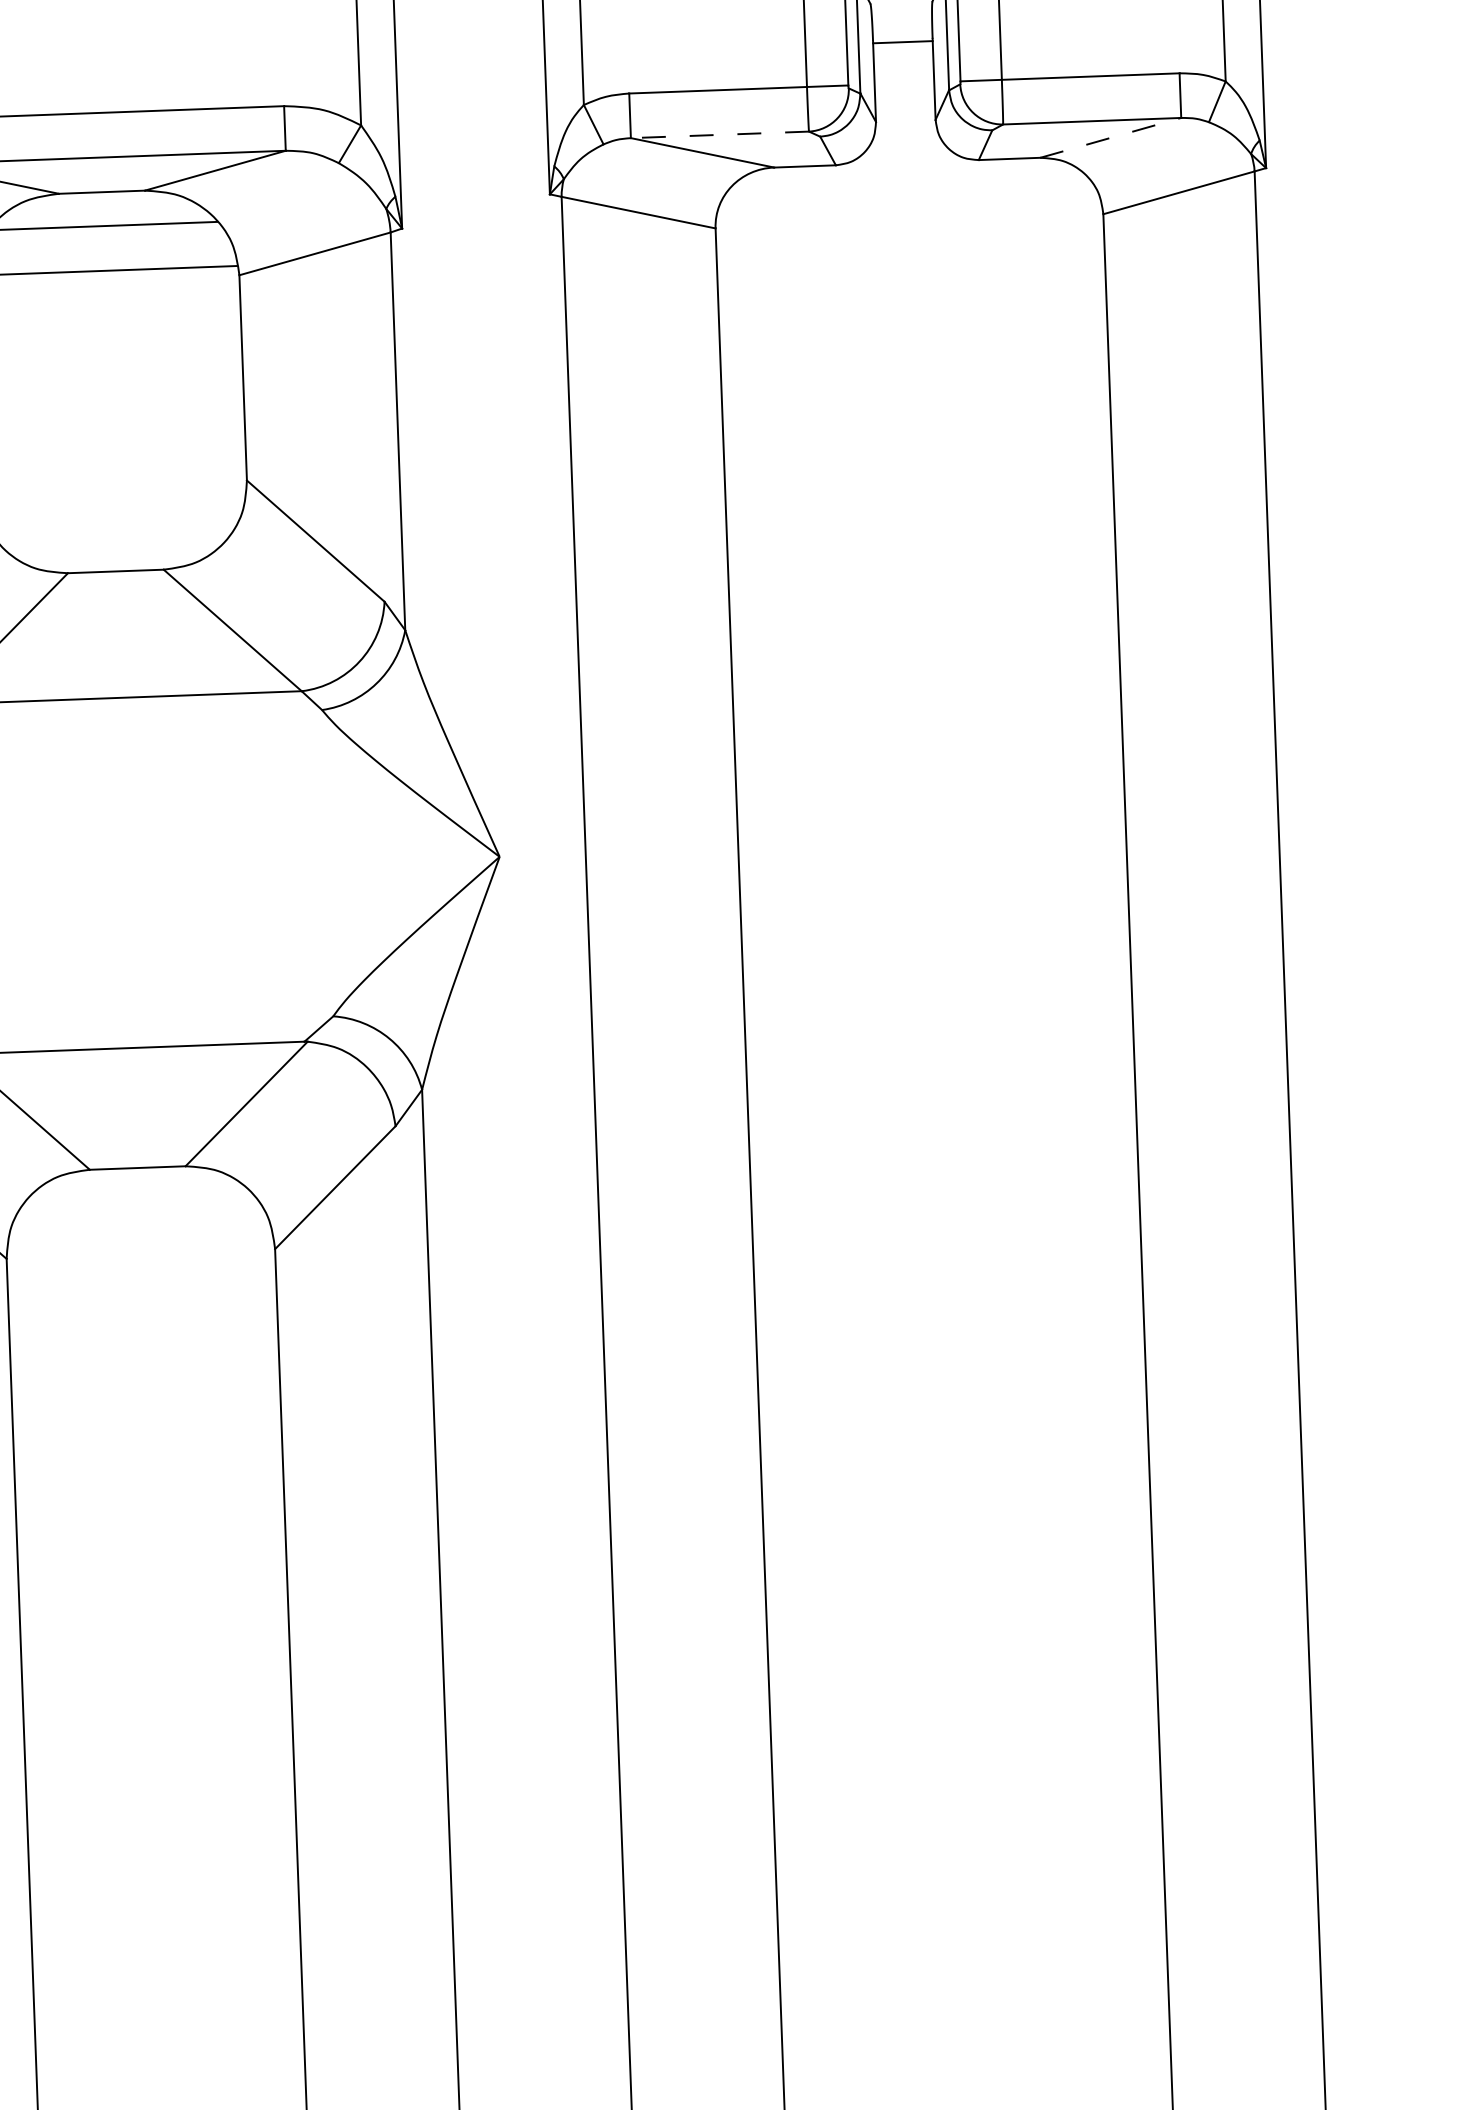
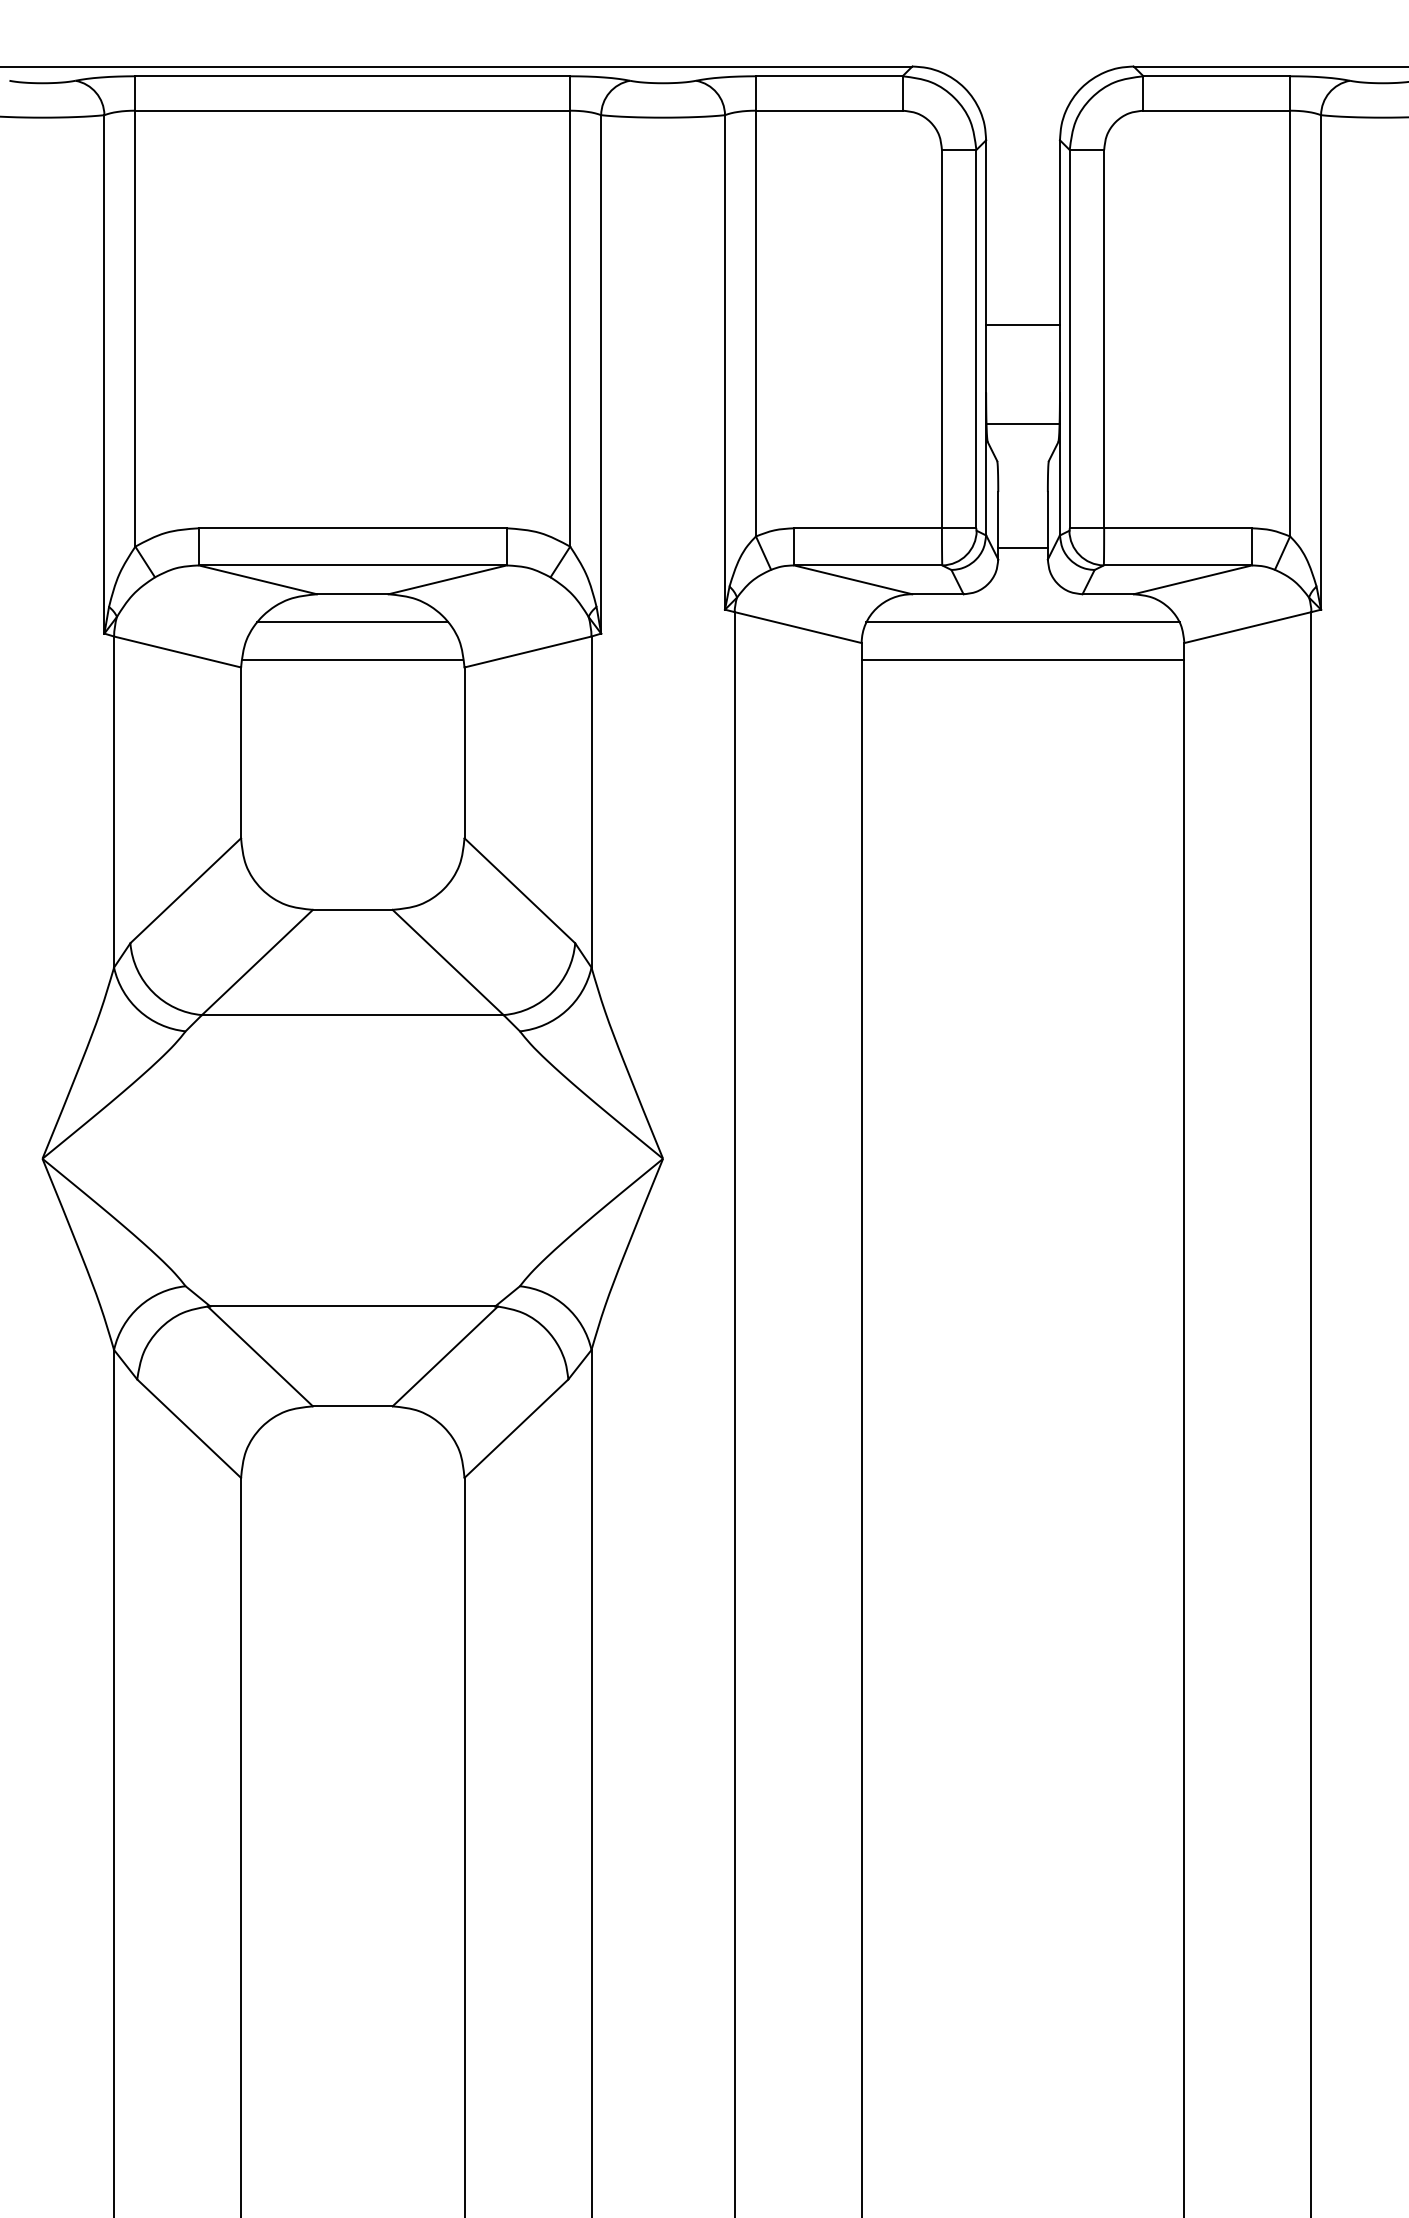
line: (902, 42) -> (1022, 548), moved
line: (719, 134) -> (867, 565), dashed -> solid
line: (1110, 137) -> (1192, 579), dashed -> solid
line: (907, 196) -> (1022, 622), added
line: (909, 241) -> (1022, 659), added

